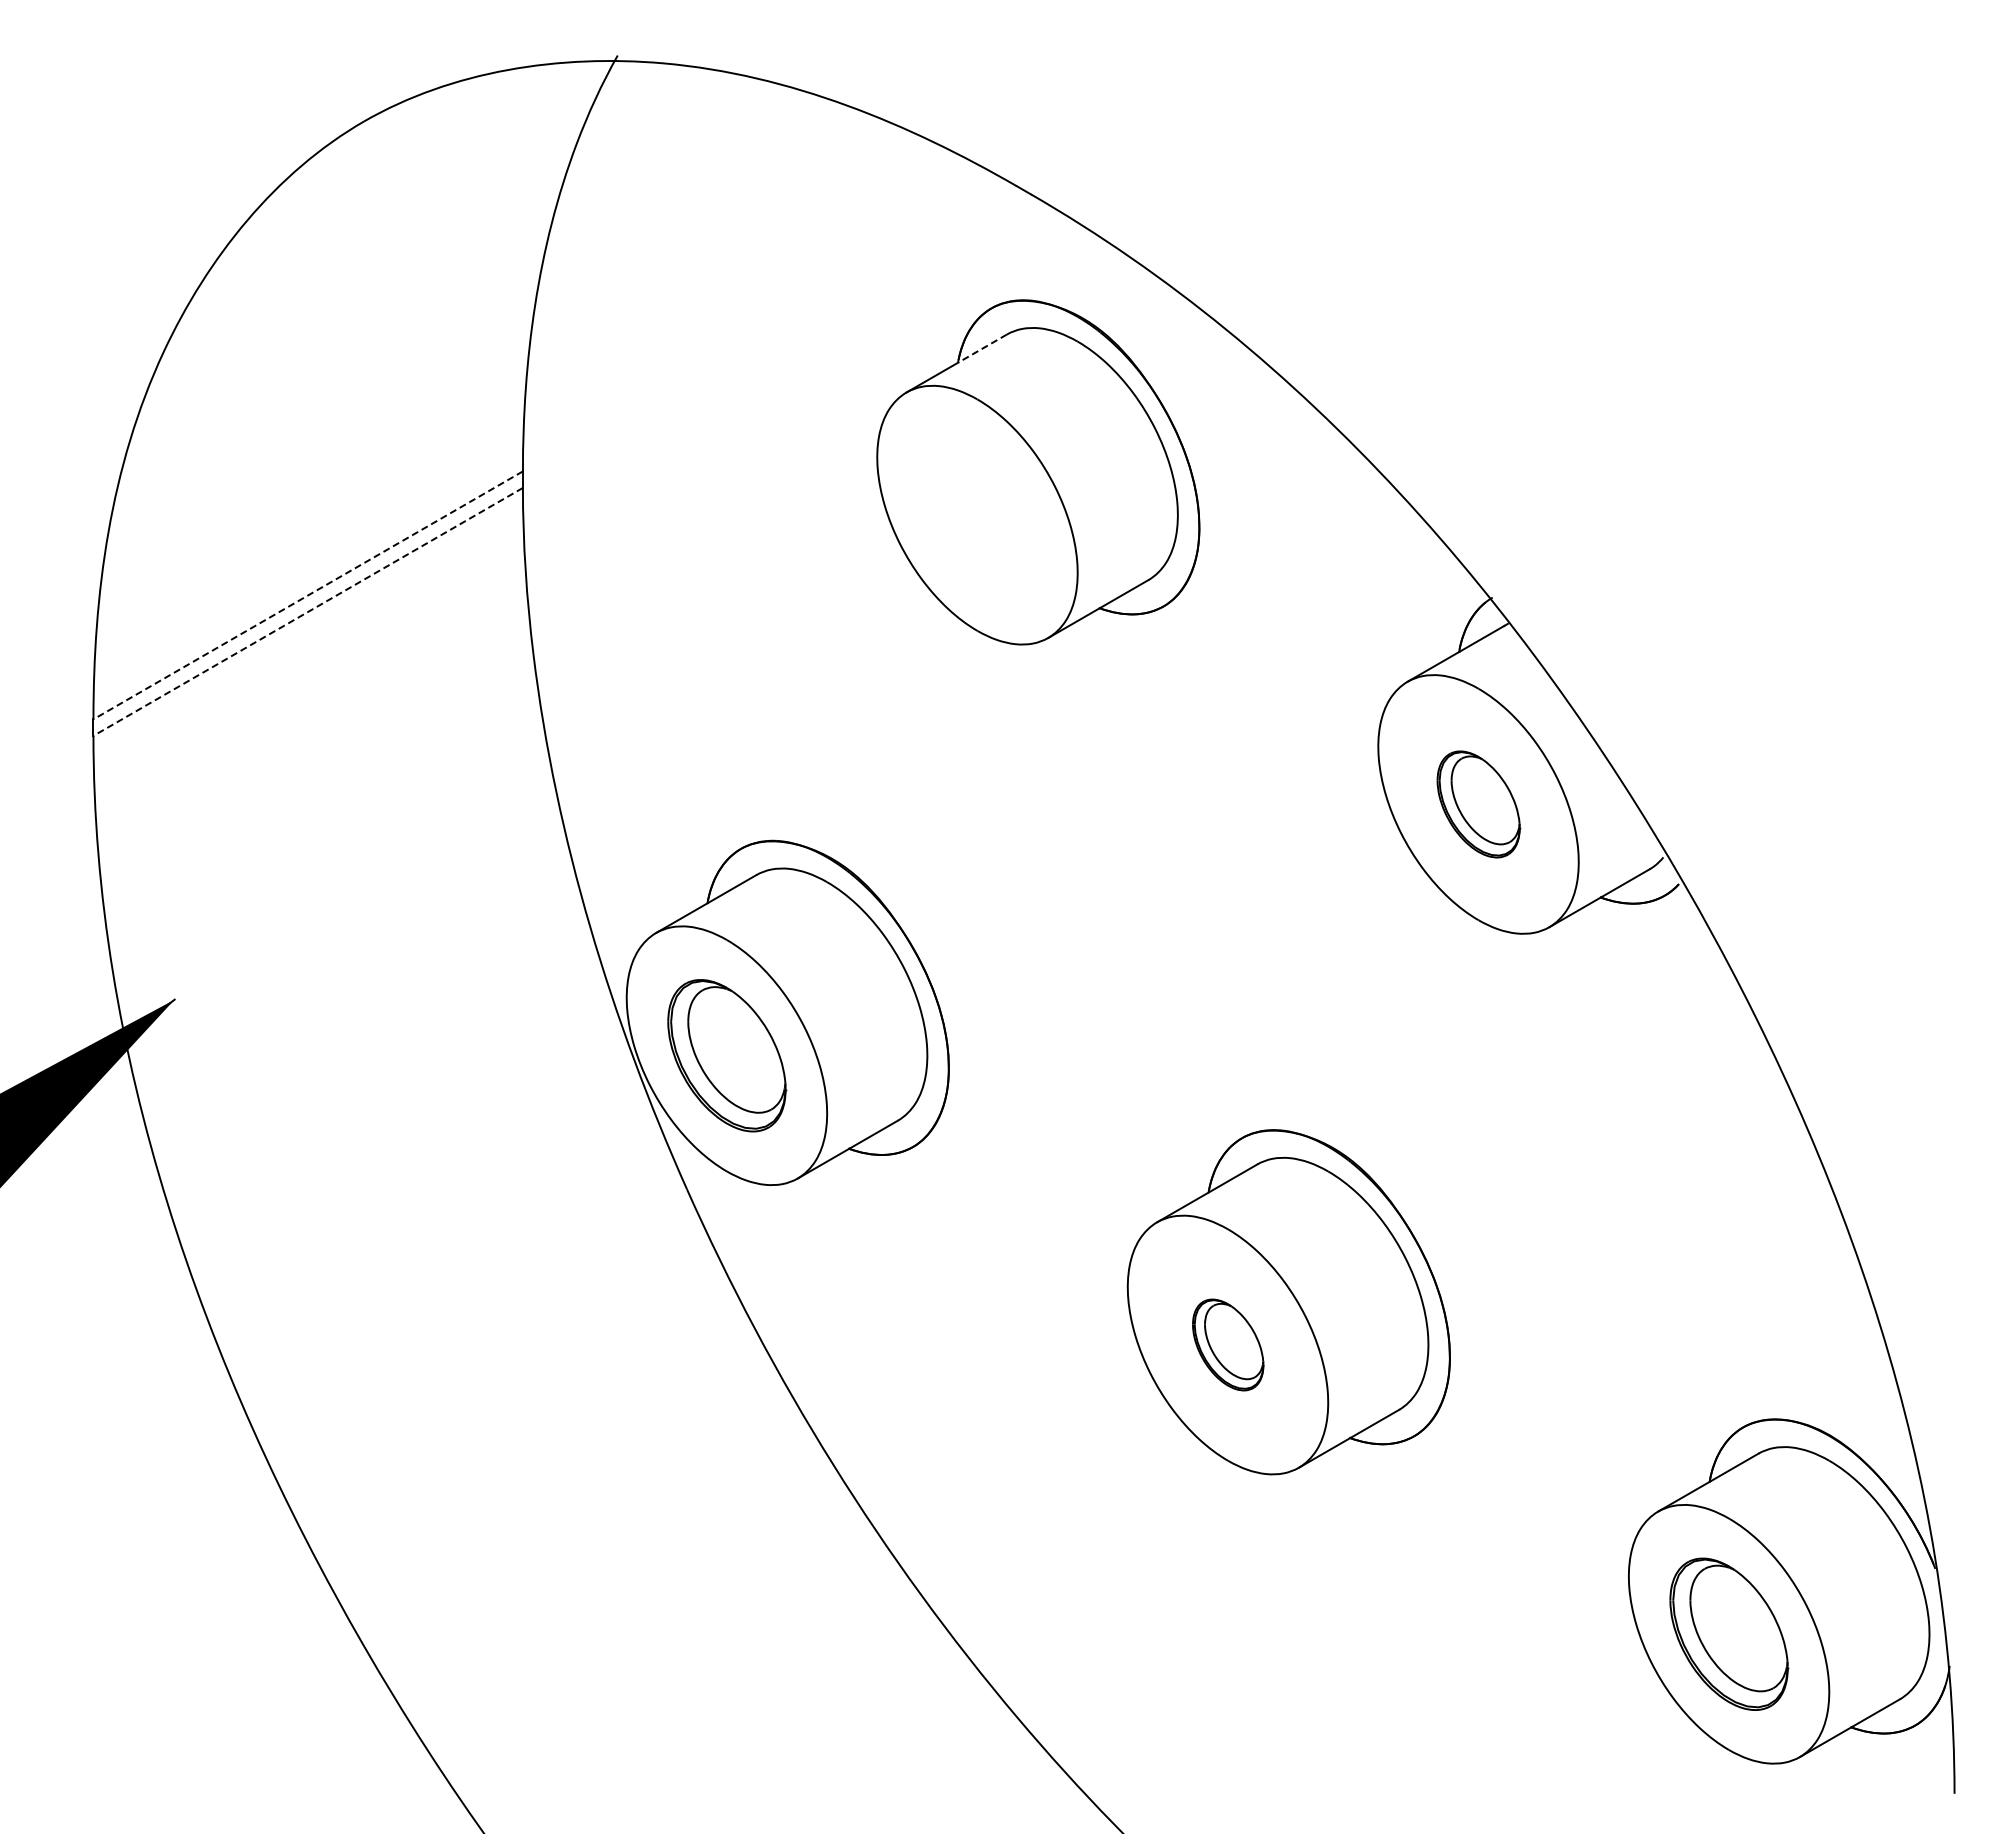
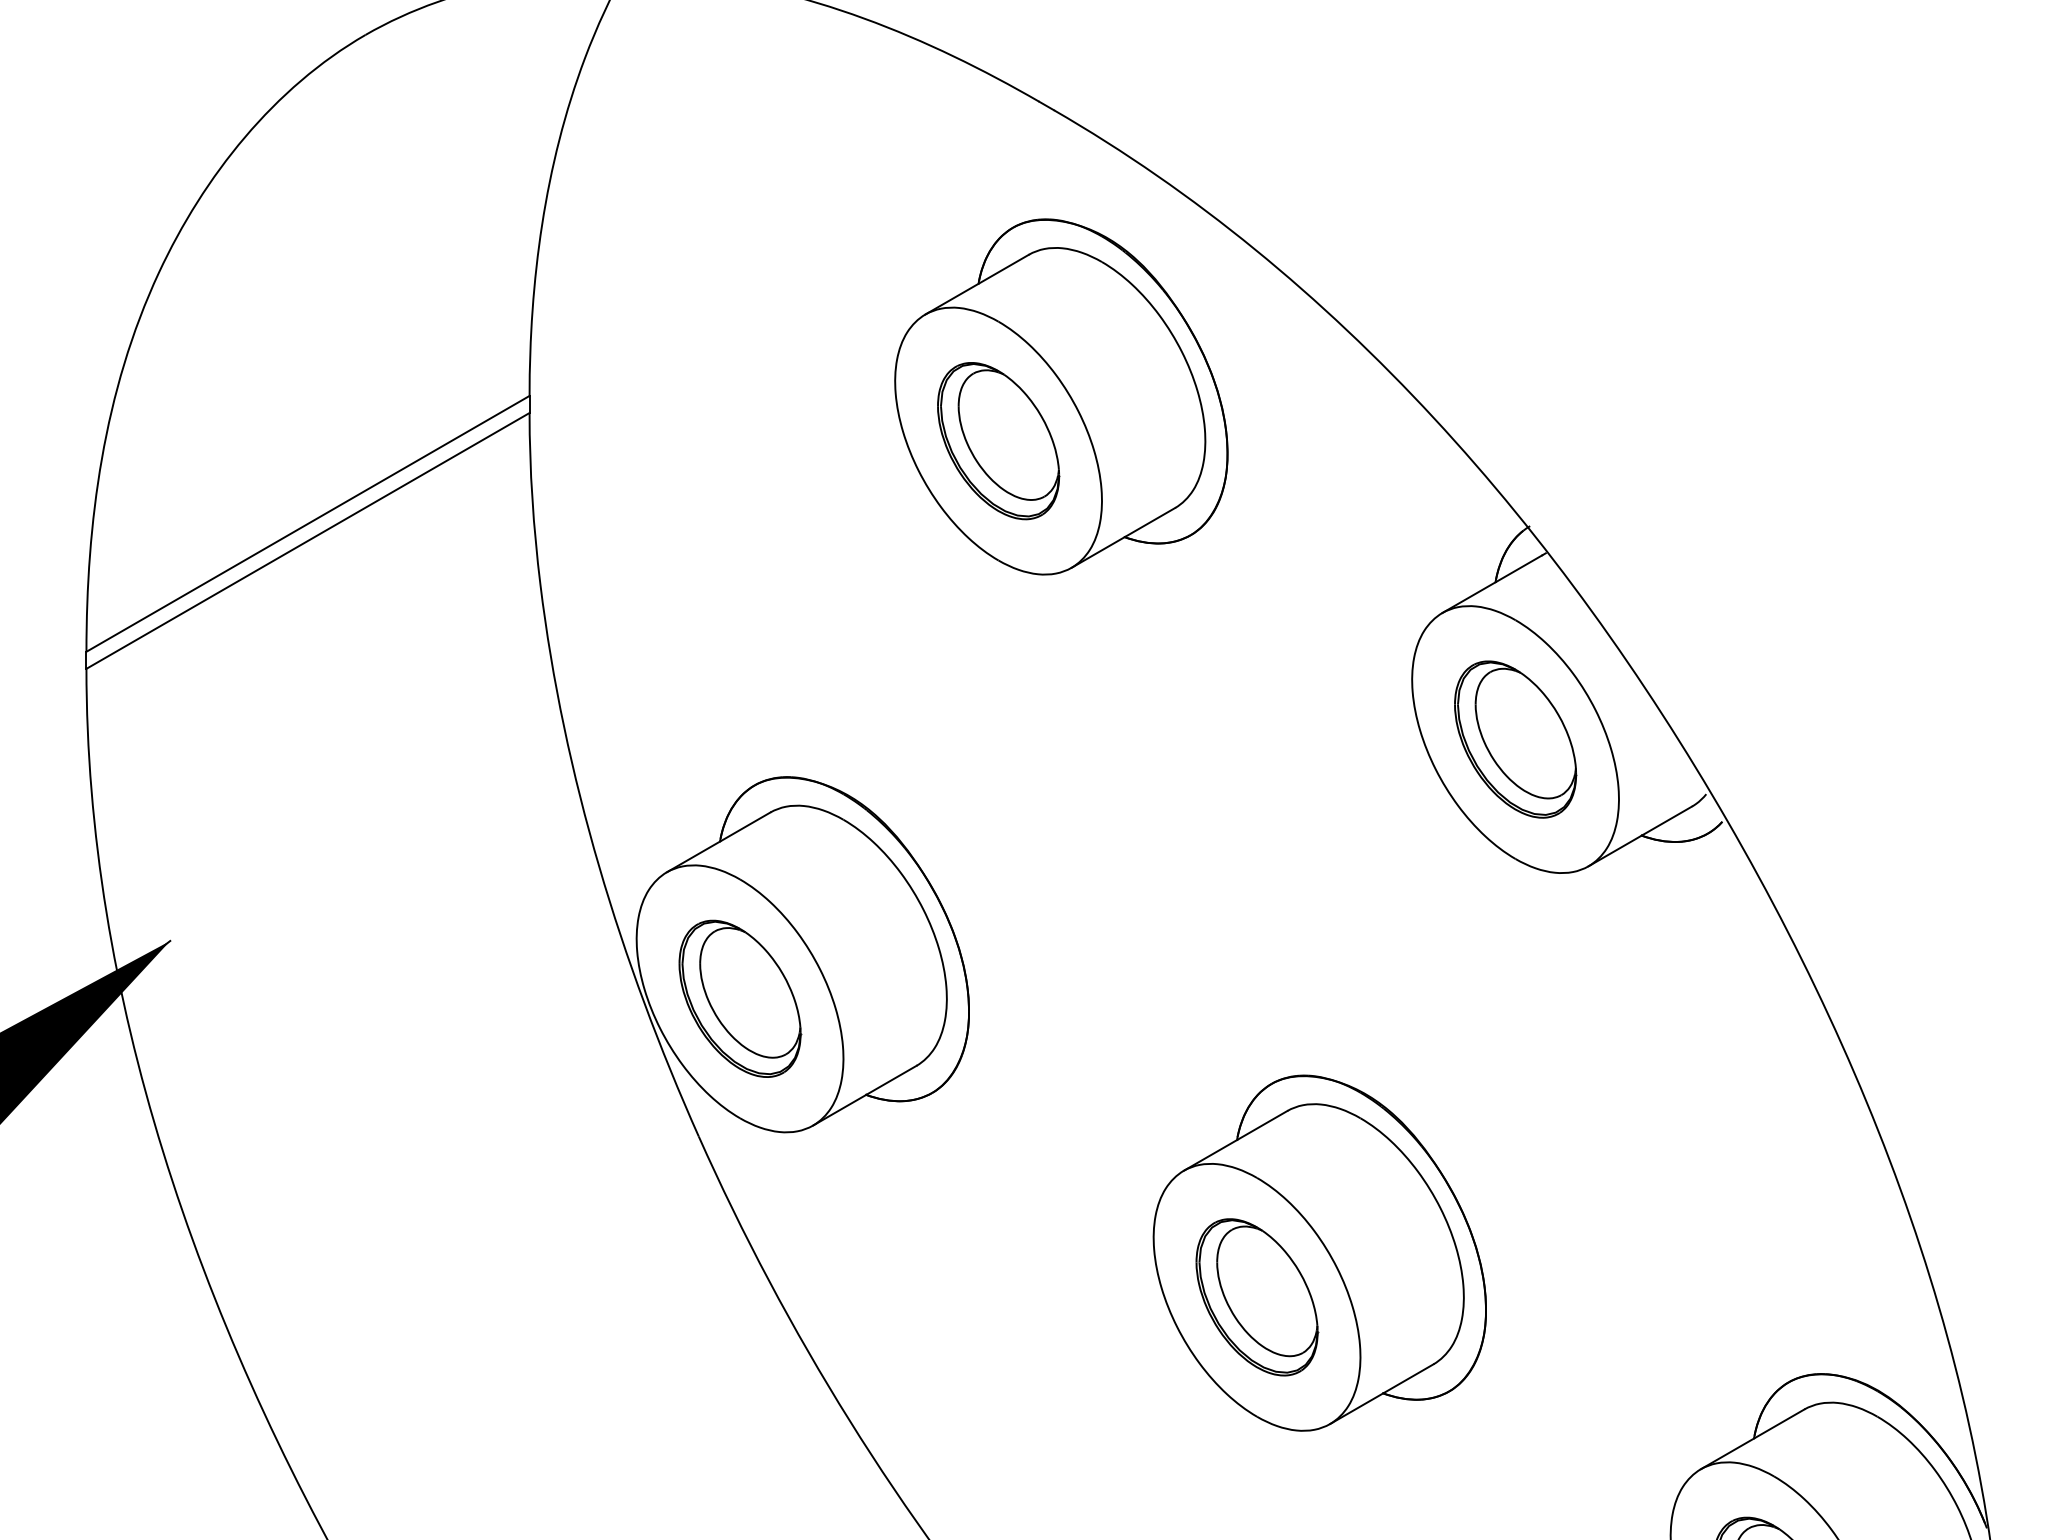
line: (982, 348) -> (1003, 269), dashed -> solid
part: (977, 514) -> (998, 440), added
line: (308, 595) -> (308, 523), dashed -> solid
line: (308, 611) -> (308, 540), dashed -> solid
part: (1478, 804) -> (1515, 739), size x1.43
part: (1228, 1344) -> (1257, 1296), size x1.67

